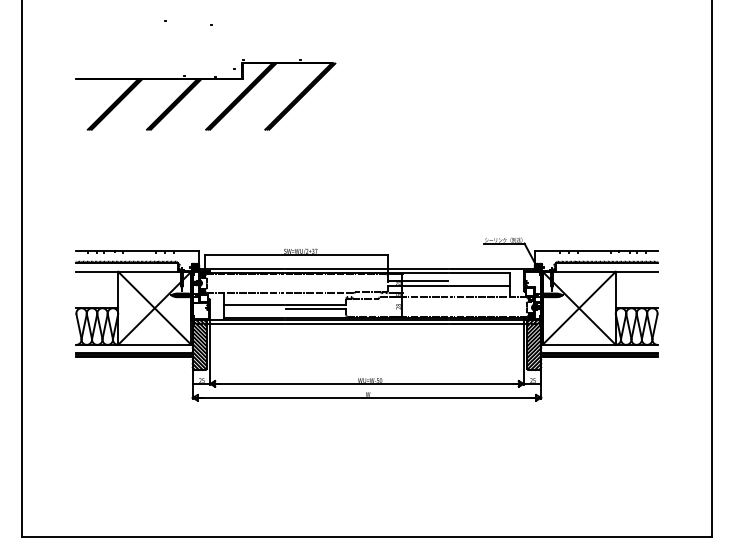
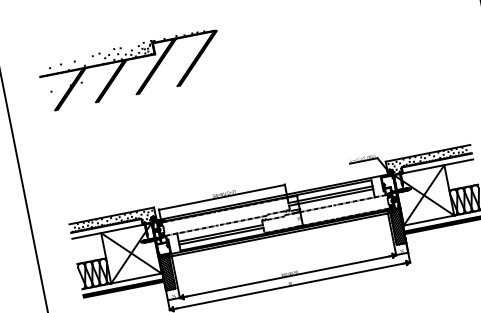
part: (196, 85) -> (124, 65), moved
line: (479, 281) -> (351, 190), added
line: (254, 309) -> (200, 240), added

